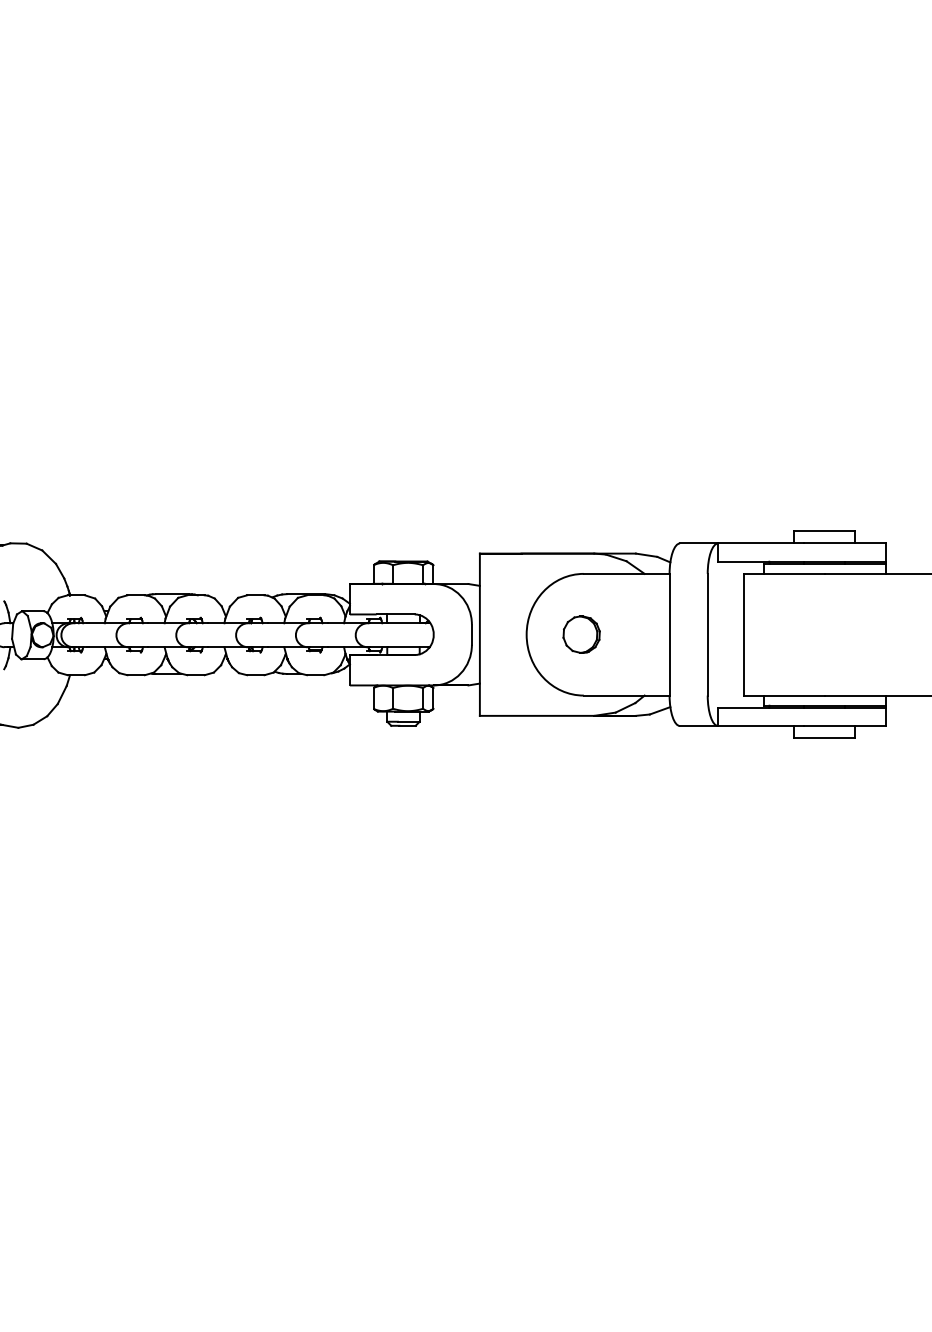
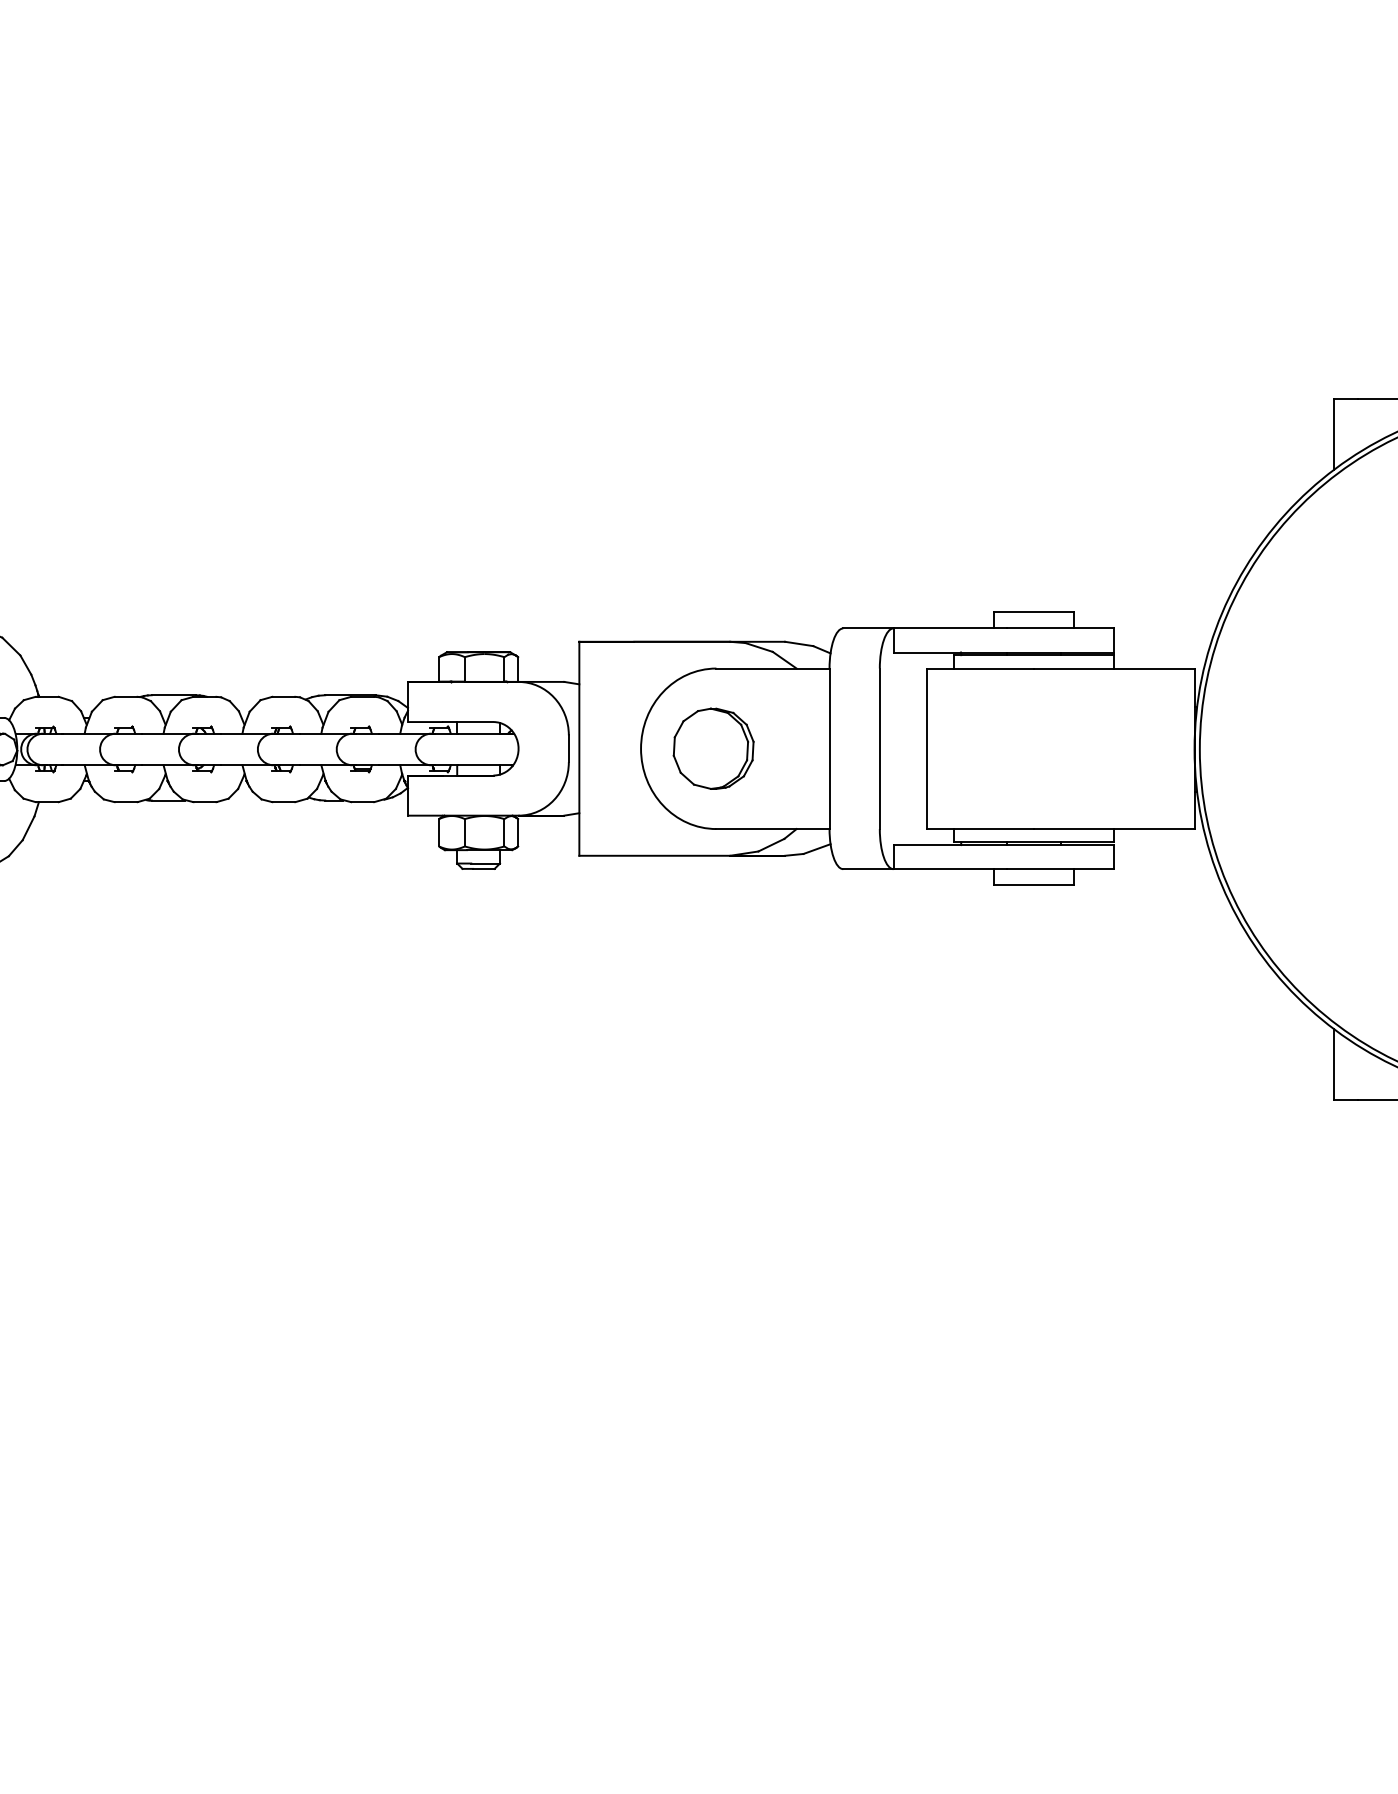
part: (581, 634) -> (713, 748), size x1.67

